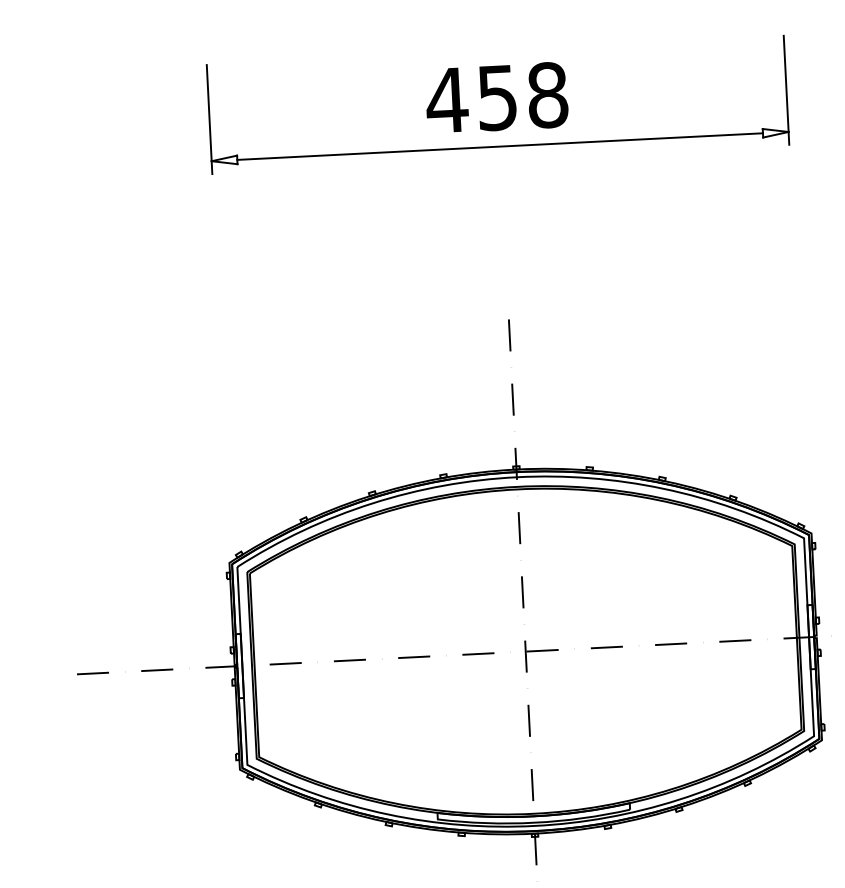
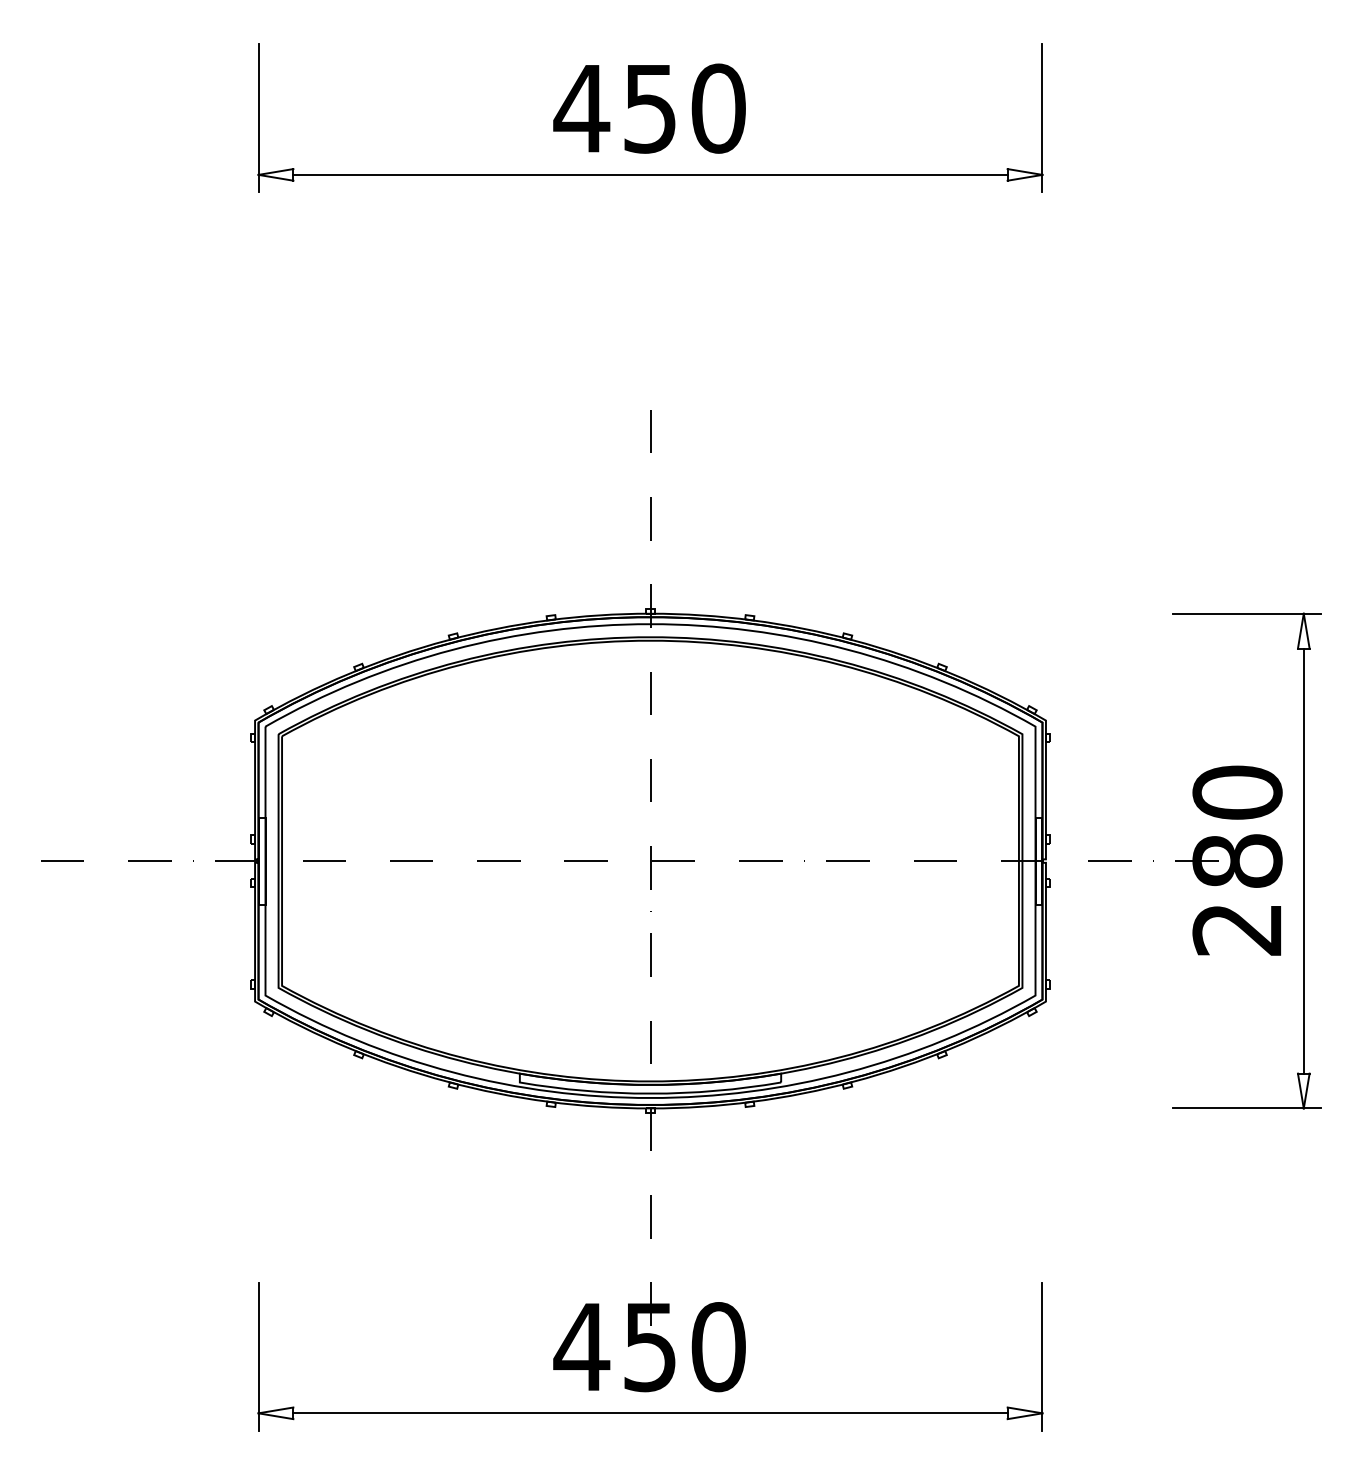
text: (547, 95) -> (718, 108), 458 -> 450

